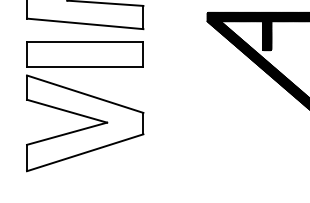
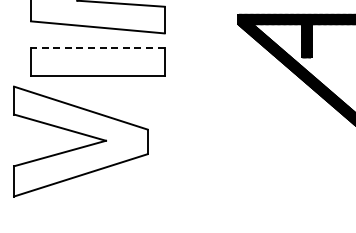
line: (84, 42) -> (97, 48), solid -> dashed
part: (84, 123) -> (80, 141), moved

